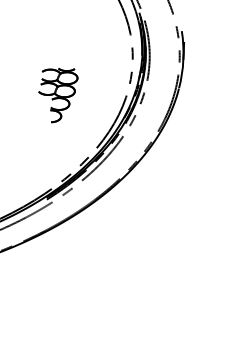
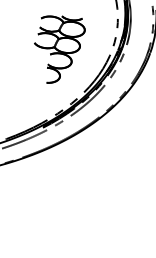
part: (58, 95) -> (58, 50), size x1.67

